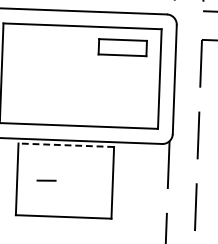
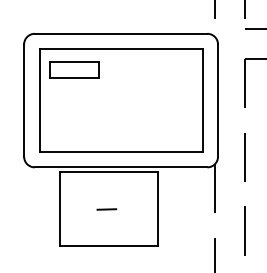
part: (123, 47) -> (74, 69), moved
line: (65, 145) -> (108, 172), dashed -> solid
line: (46, 180) -> (106, 209), moved

